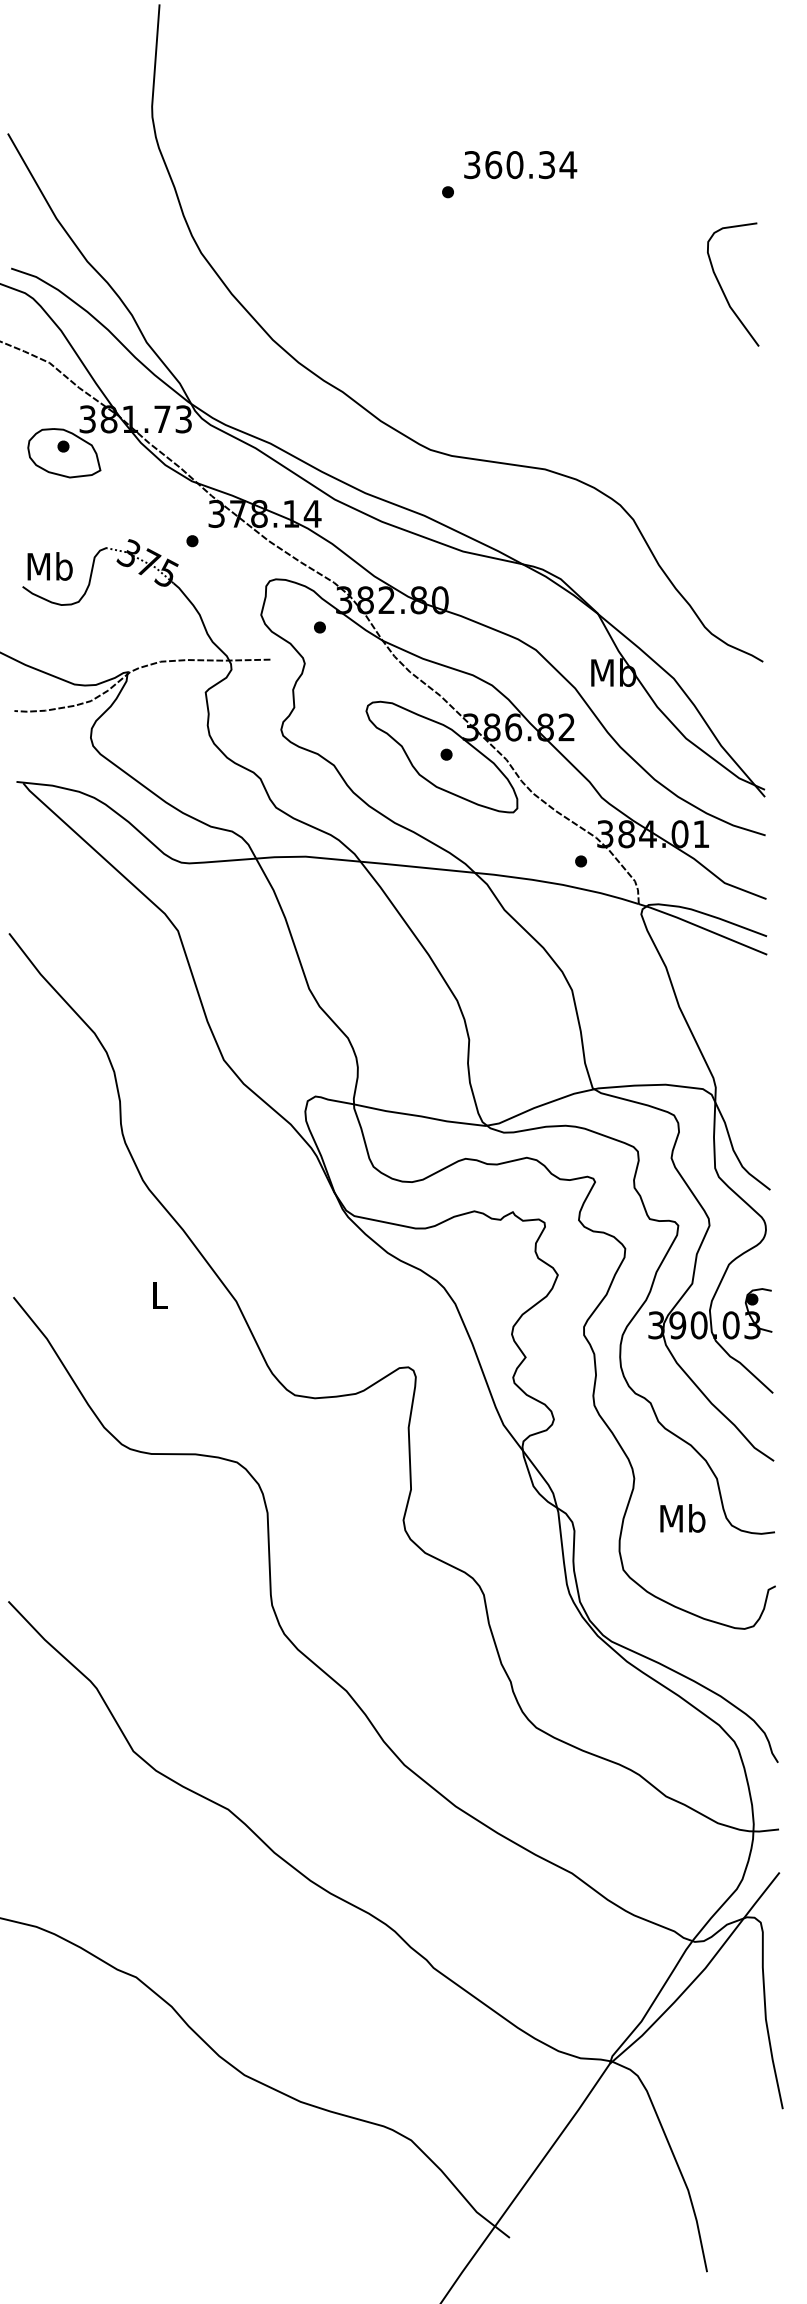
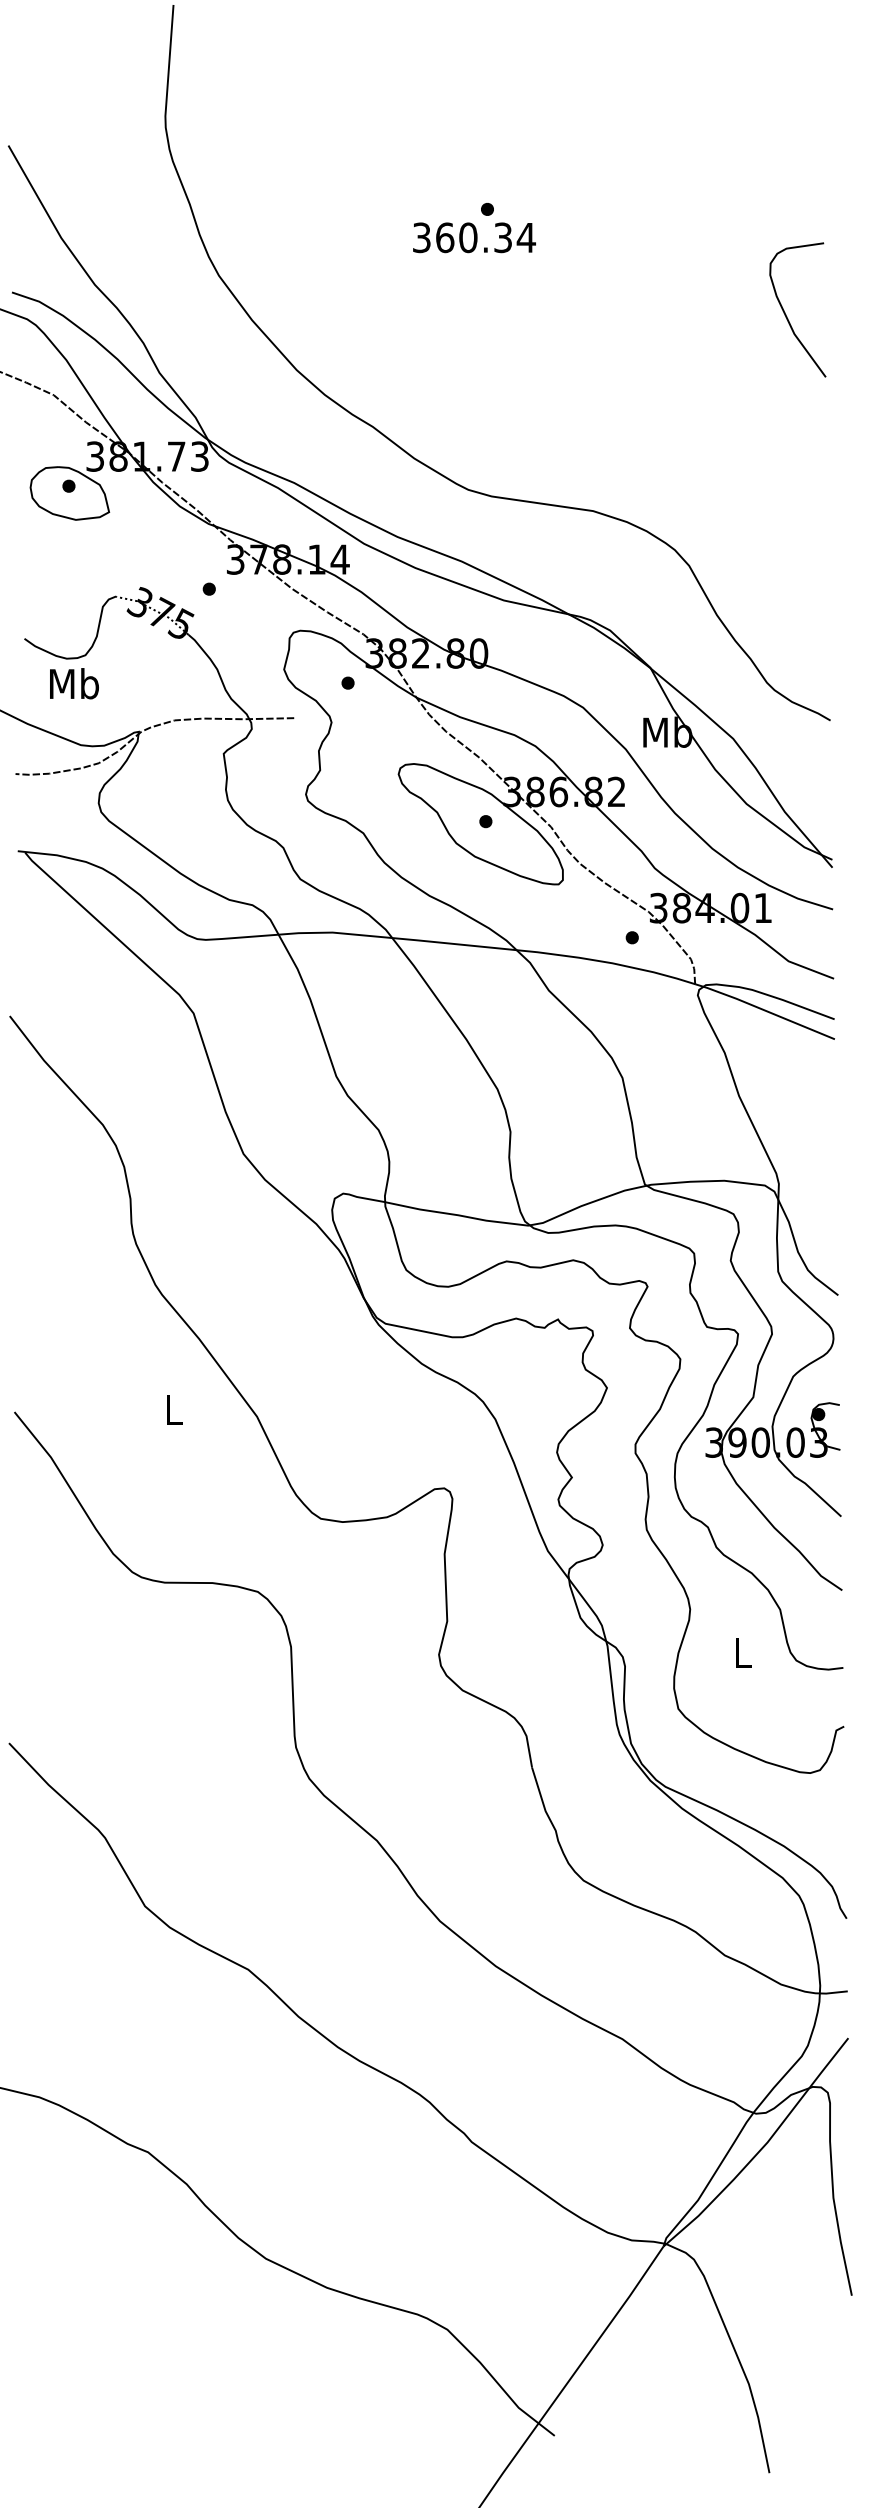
text: (520, 164) -> (474, 237), moved
text: (50, 566) -> (74, 683), moved
text: (682, 1518) -> (742, 1652), Mb -> L

